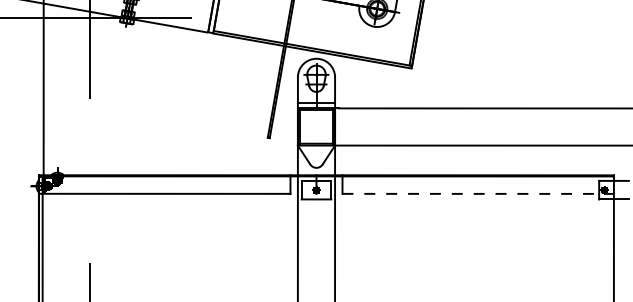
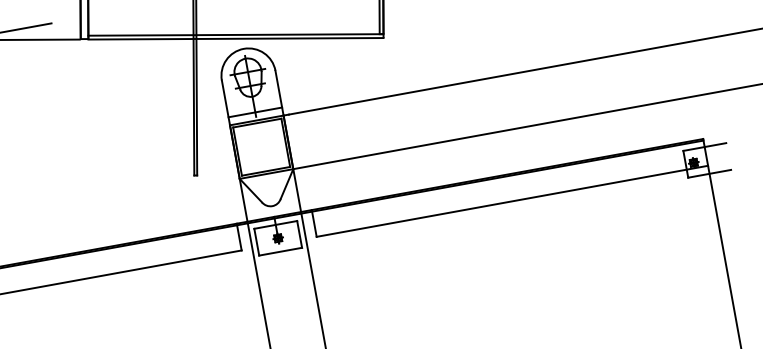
line: (478, 193) -> (512, 200), dashed -> solid

